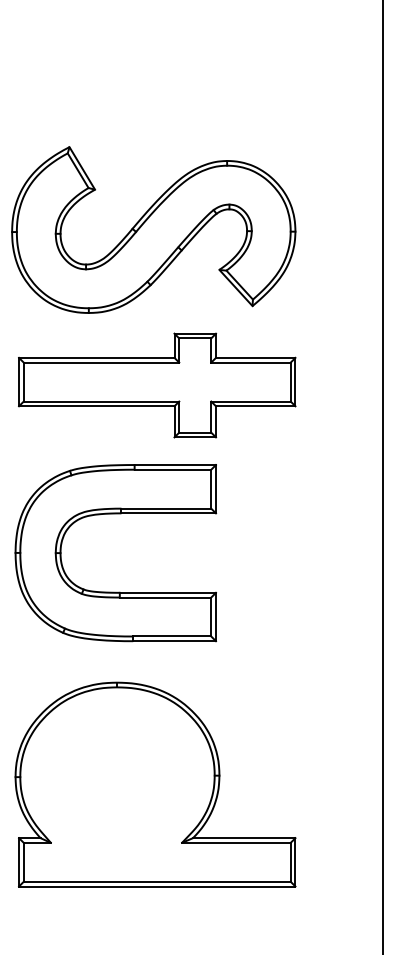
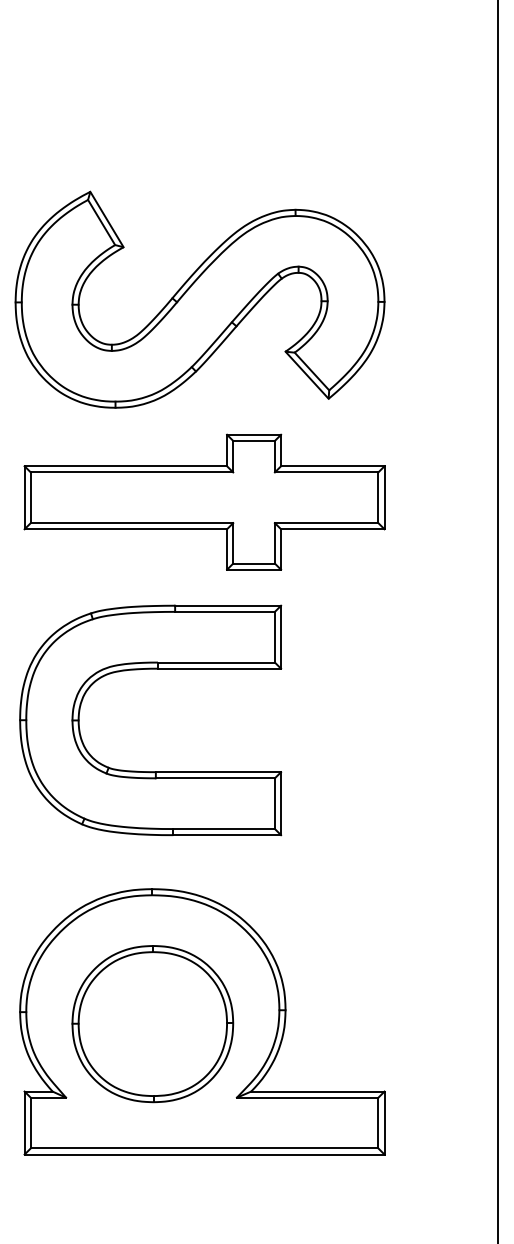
part: (117, 786) -> (152, 1024), added

